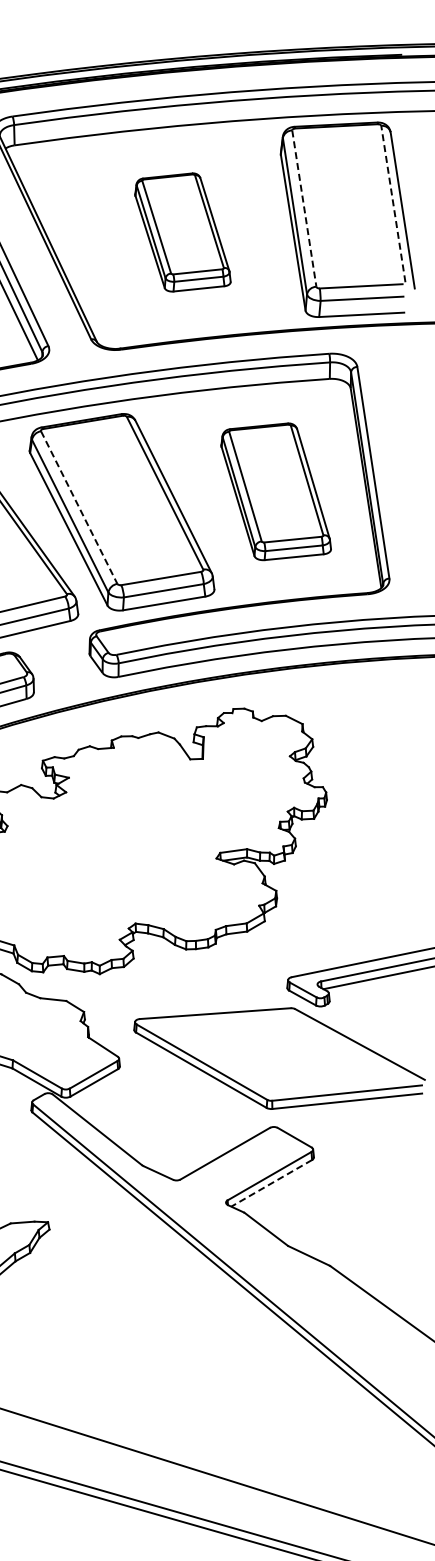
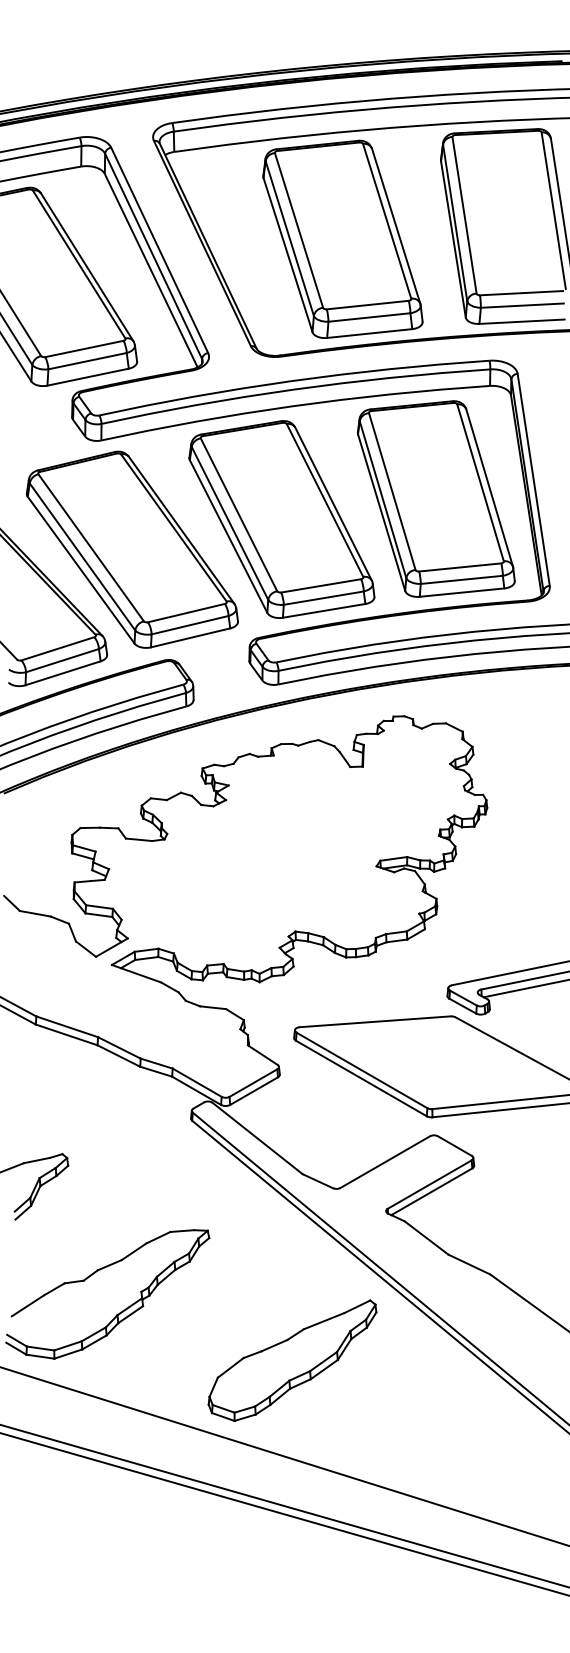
line: (393, 203) -> (553, 210), dashed -> solid
line: (304, 208) -> (464, 215), dashed -> solid
part: (182, 231) -> (342, 238), size x1.67
part: (276, 491) -> (436, 498), size x1.43
line: (79, 508) -> (239, 515), dashed -> solid
line: (271, 1183) -> (431, 1191), dashed -> solid
part: (132, 1351) -> (292, 1360), added

